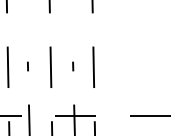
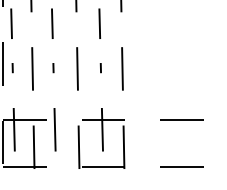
line: (26, 24) -> (51, 23), added
line: (71, 24) -> (99, 23), added

